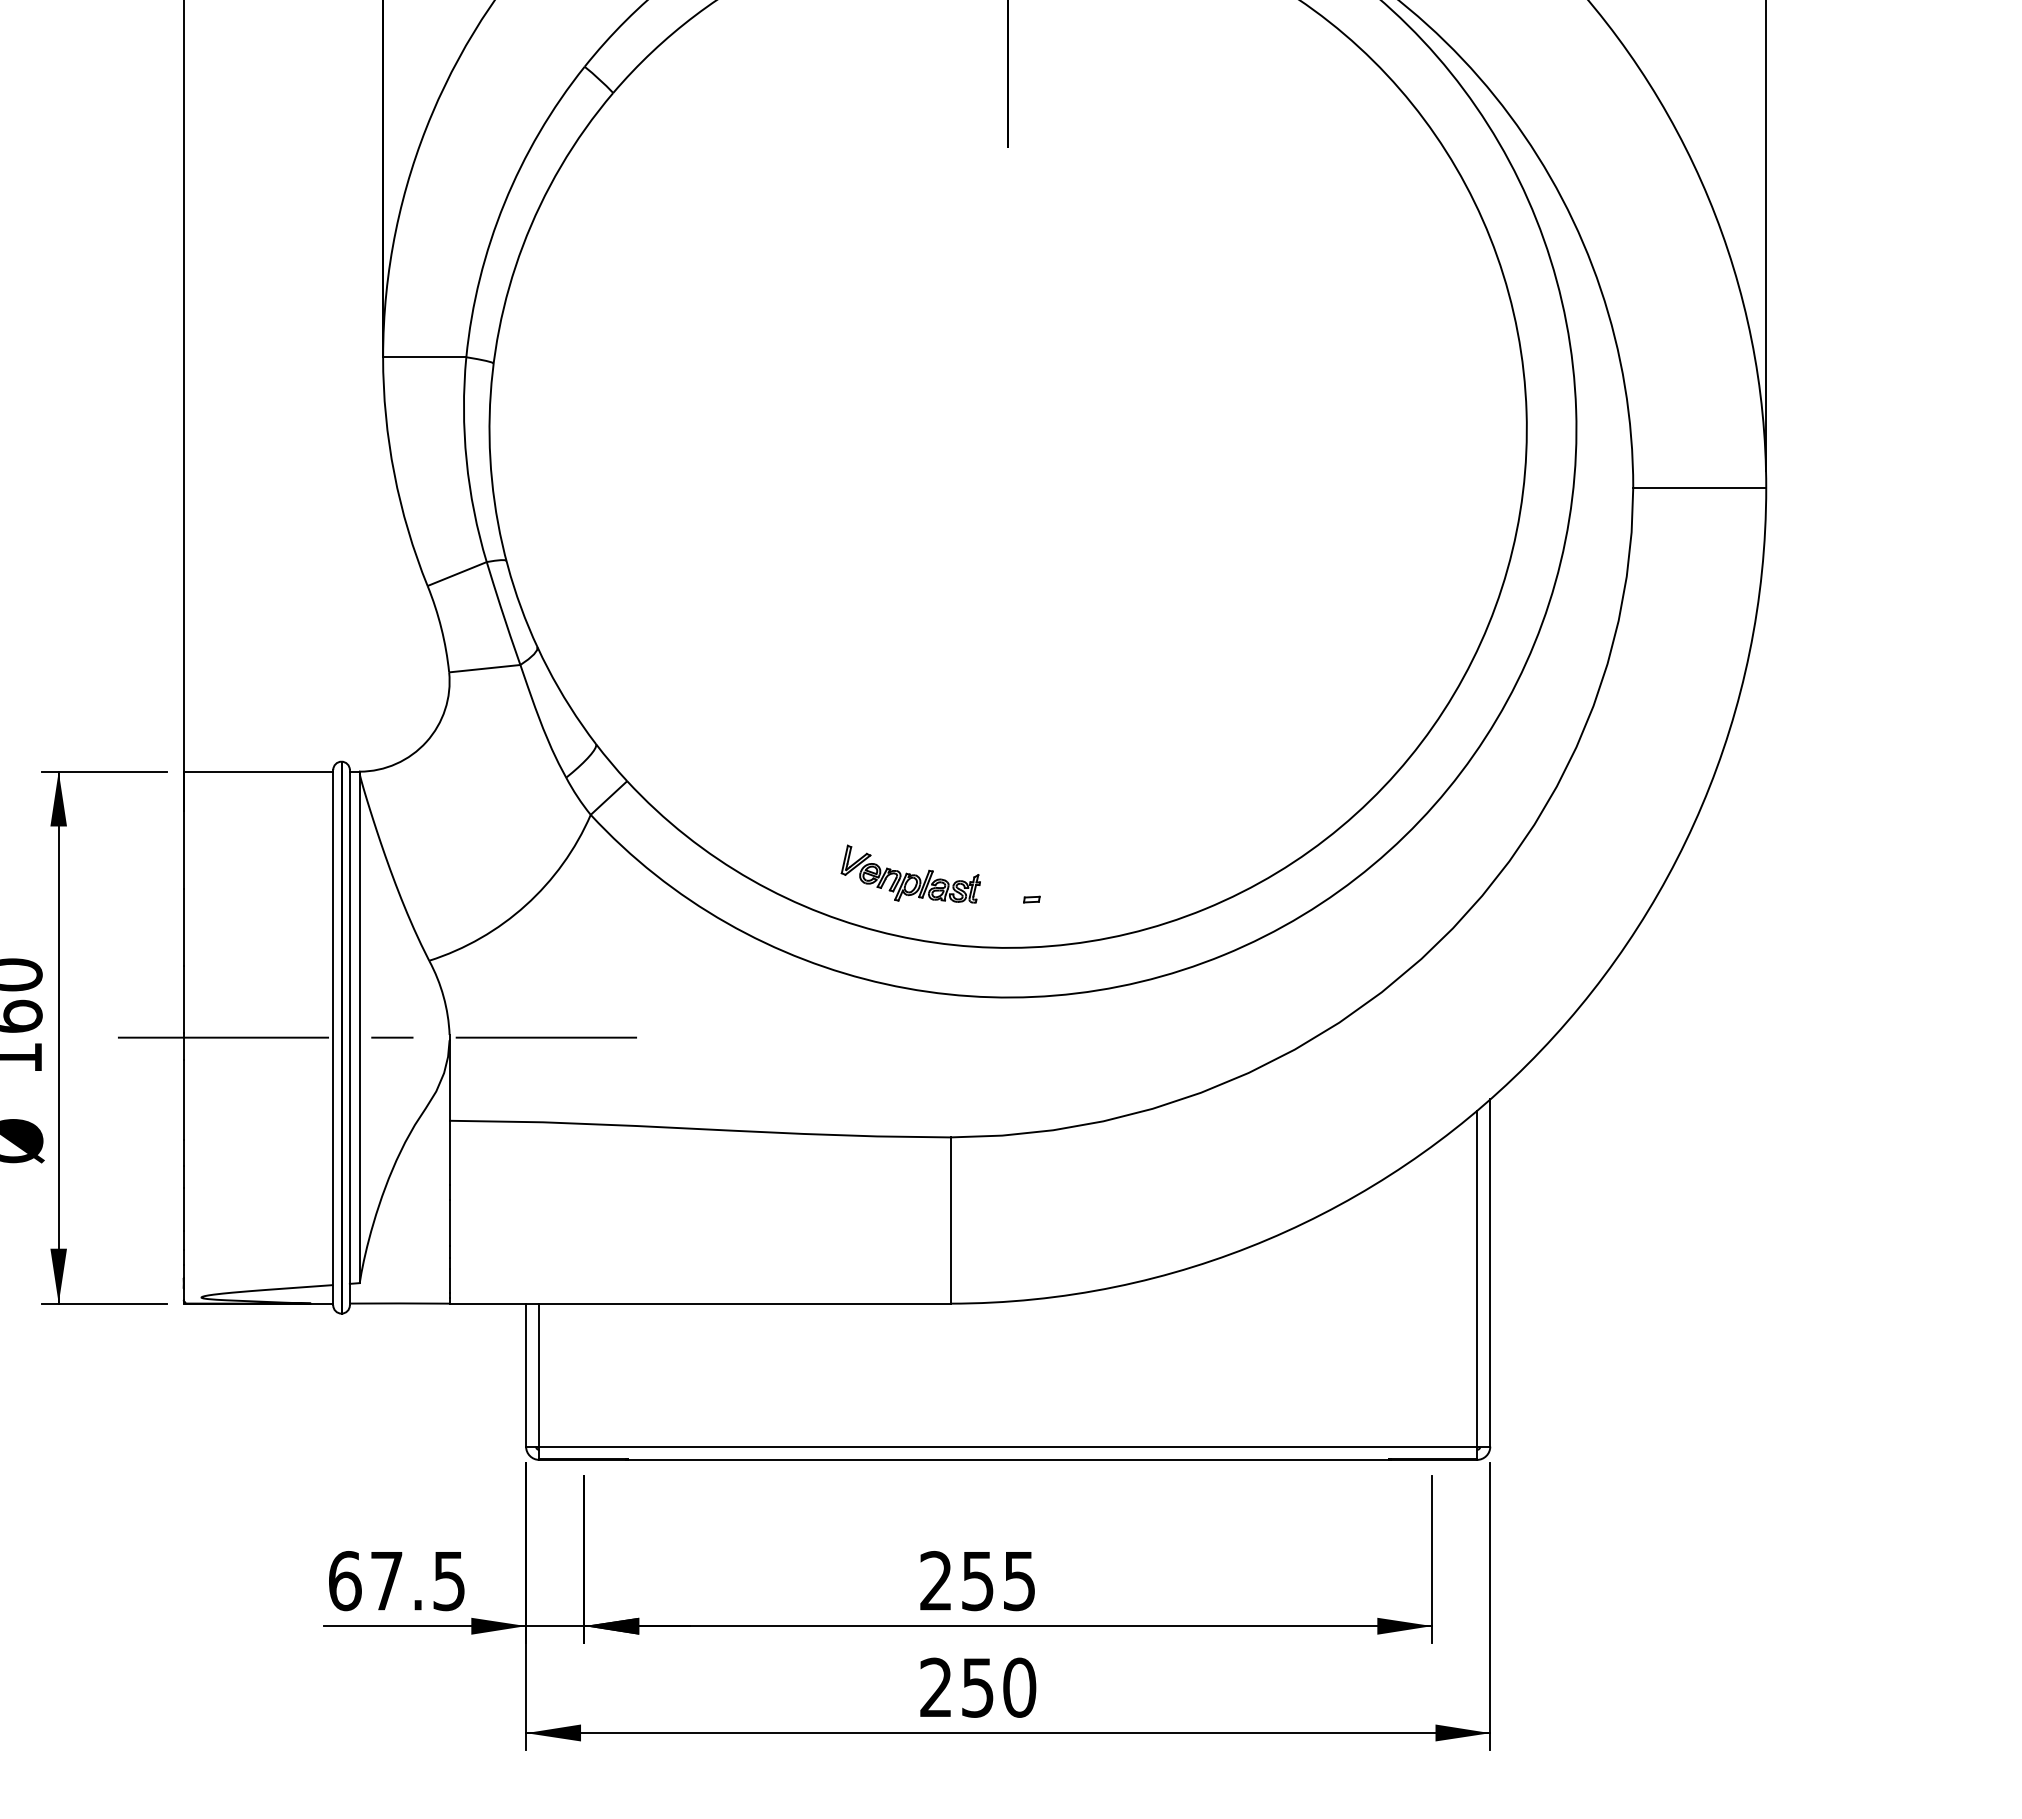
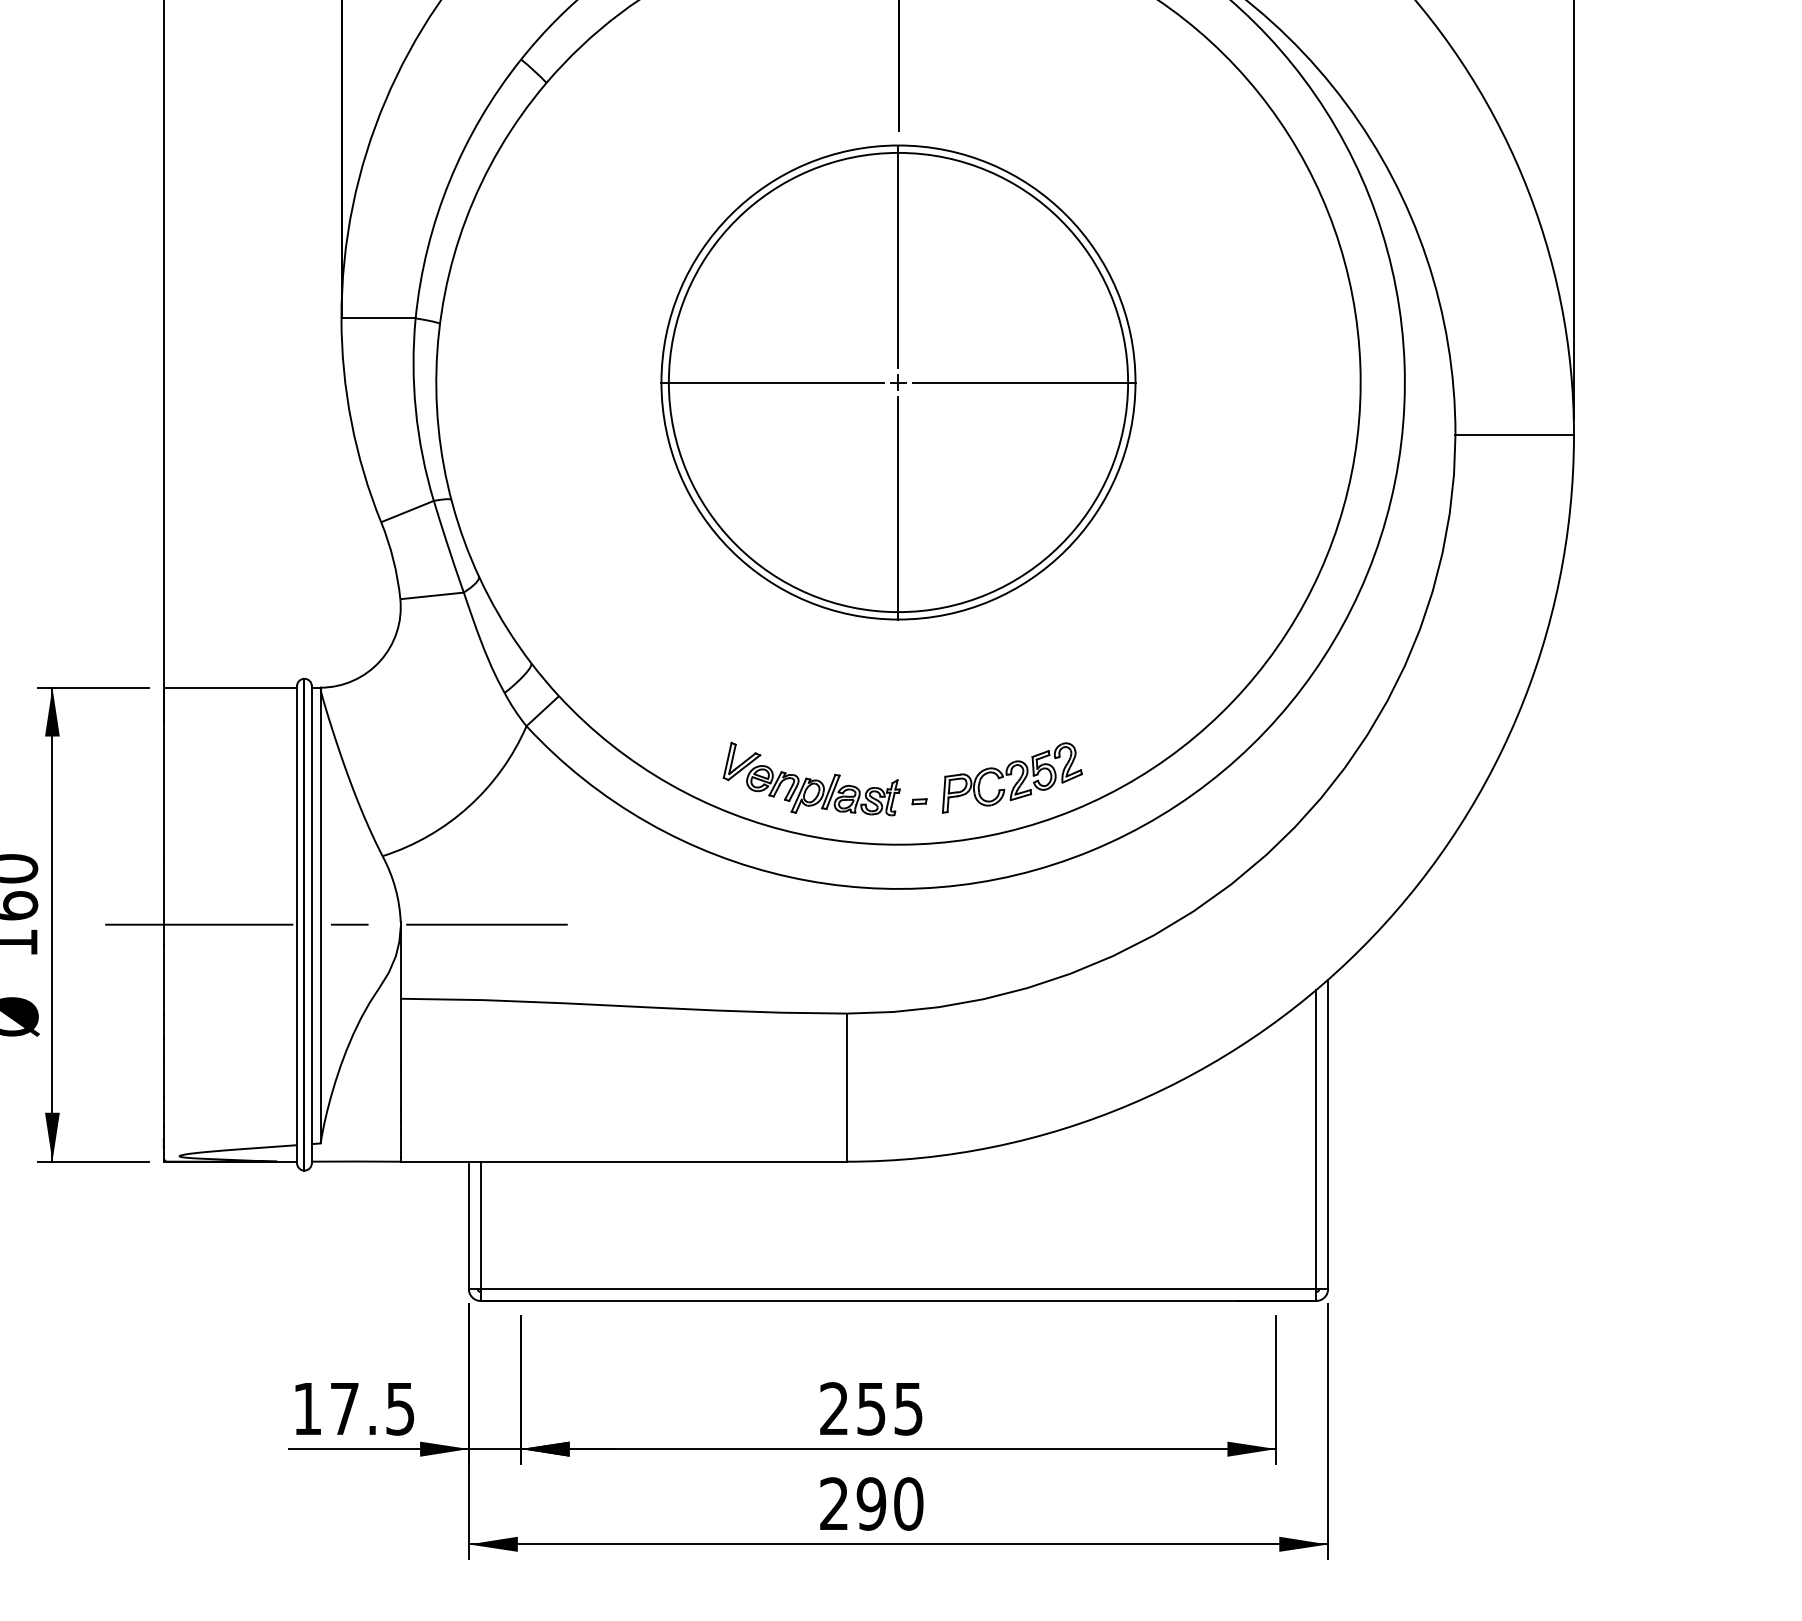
part: (1008, 429) -> (898, 382), added
part: (1135, 872) -> (1011, 777), added
part: (910, 873) -> (811, 778), size x1.43
text: (345, 1581) -> (307, 1409), 67.5 -> 17.5
text: (977, 1687) -> (871, 1503), 250 -> 290

